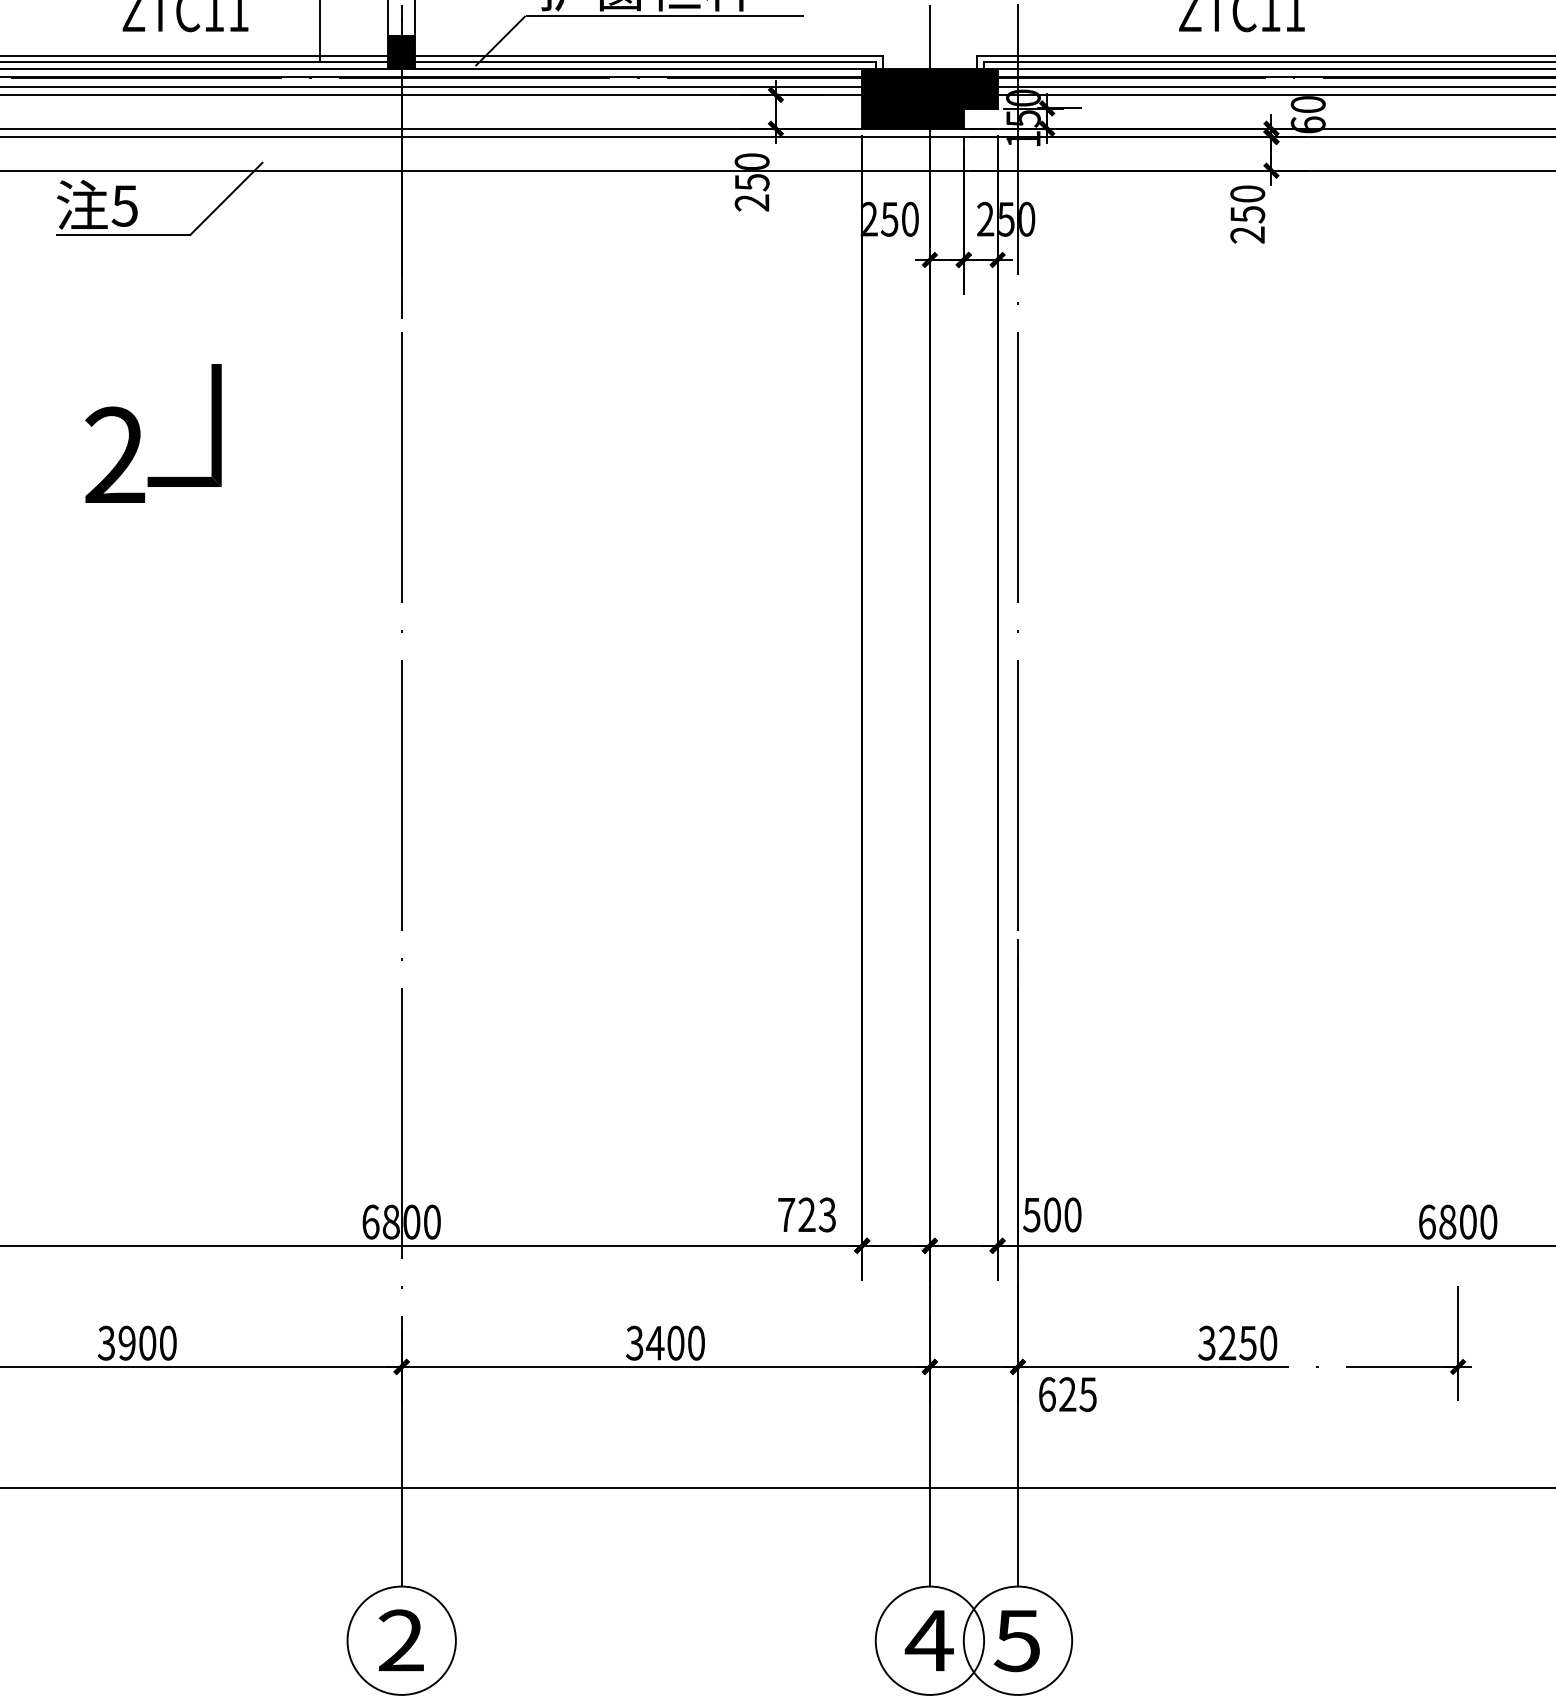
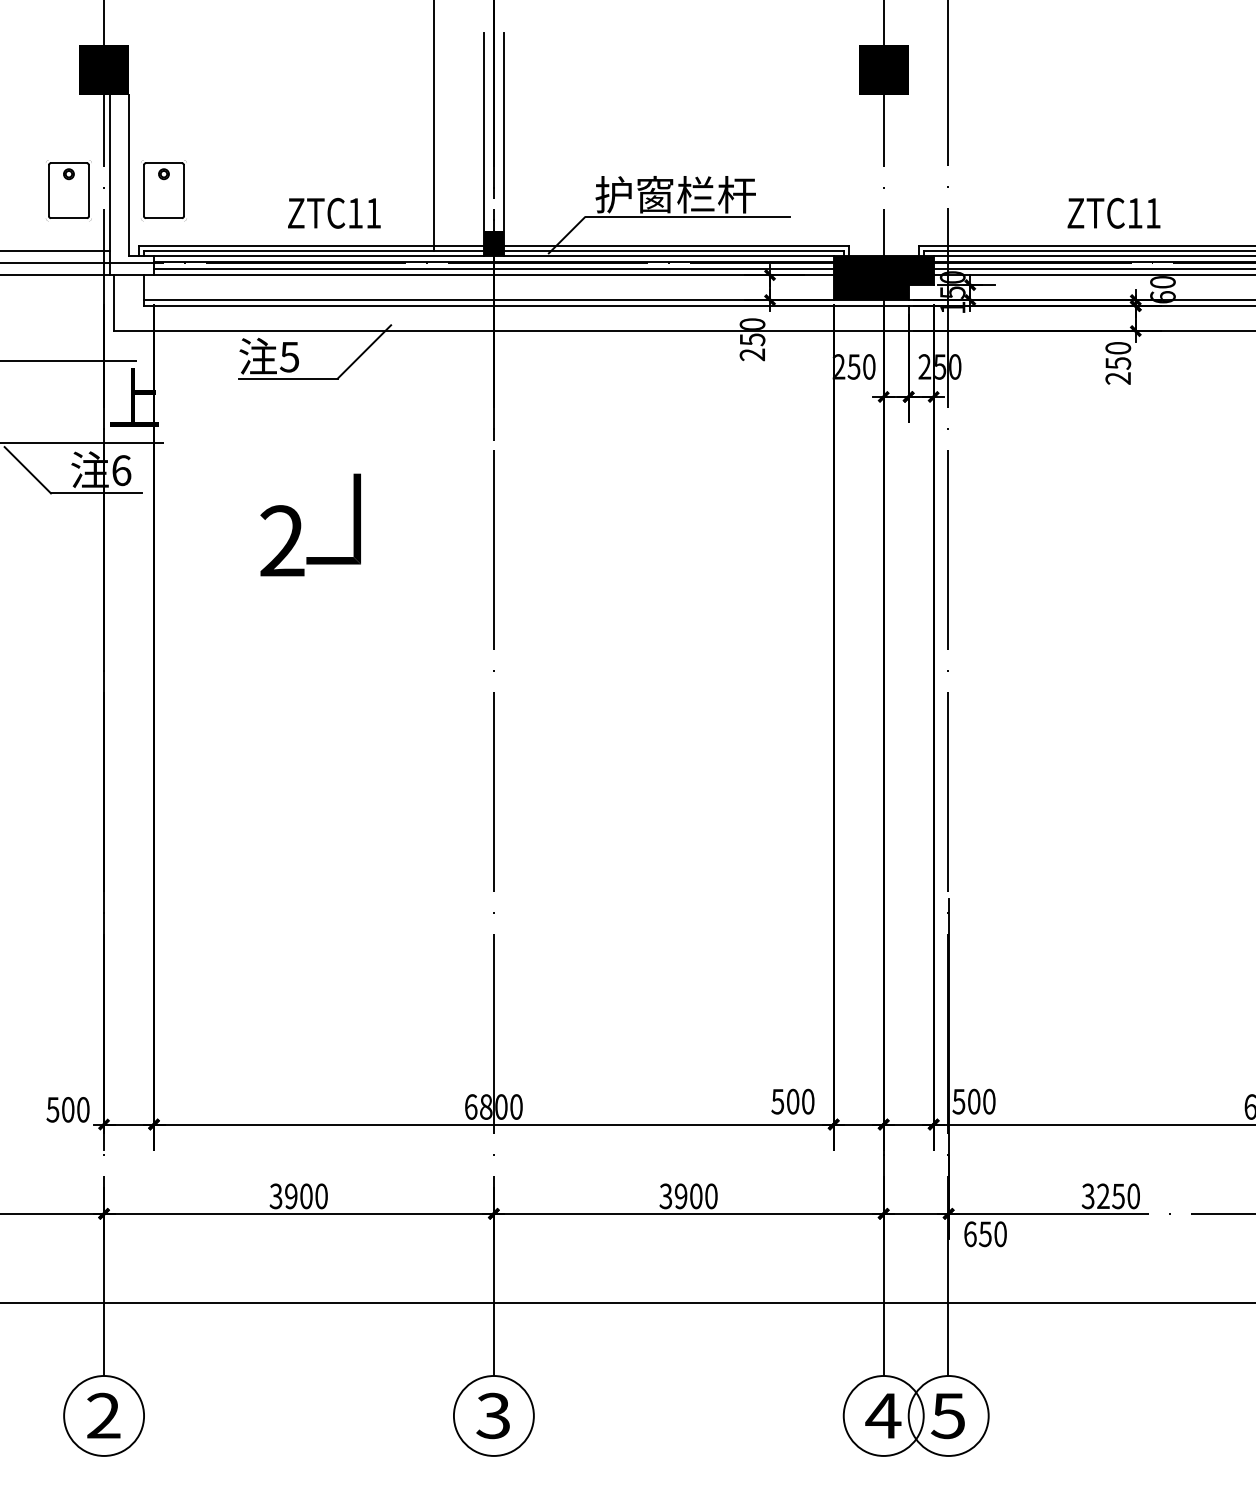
text: (806, 1214) -> (792, 1101), 723 -> 500
text: (654, 1343) -> (680, 1196), 3400 -> 3900
text: (1077, 1394) -> (992, 1234), 625 -> 650
text: (401, 1641) -> (493, 1416), 2 -> 3

